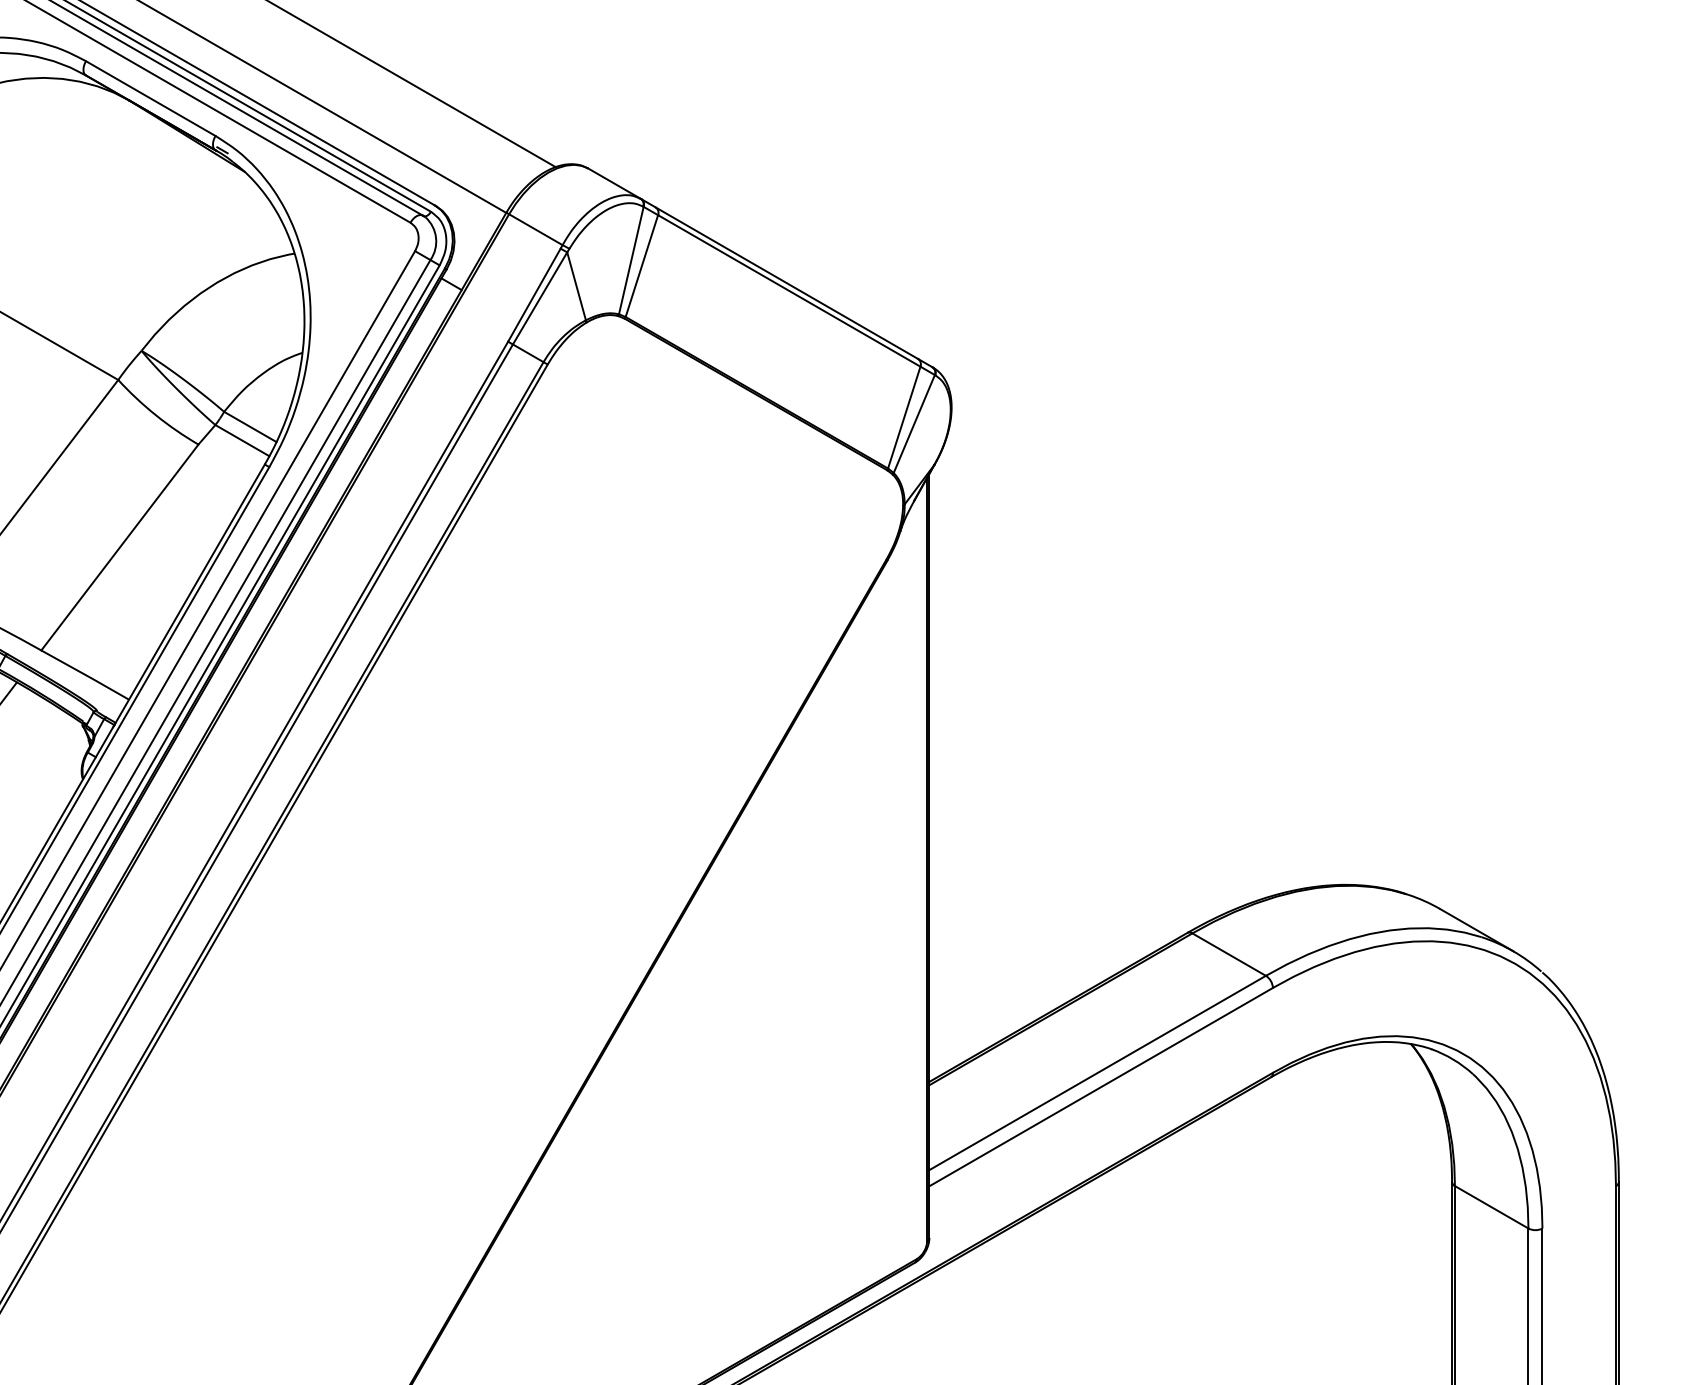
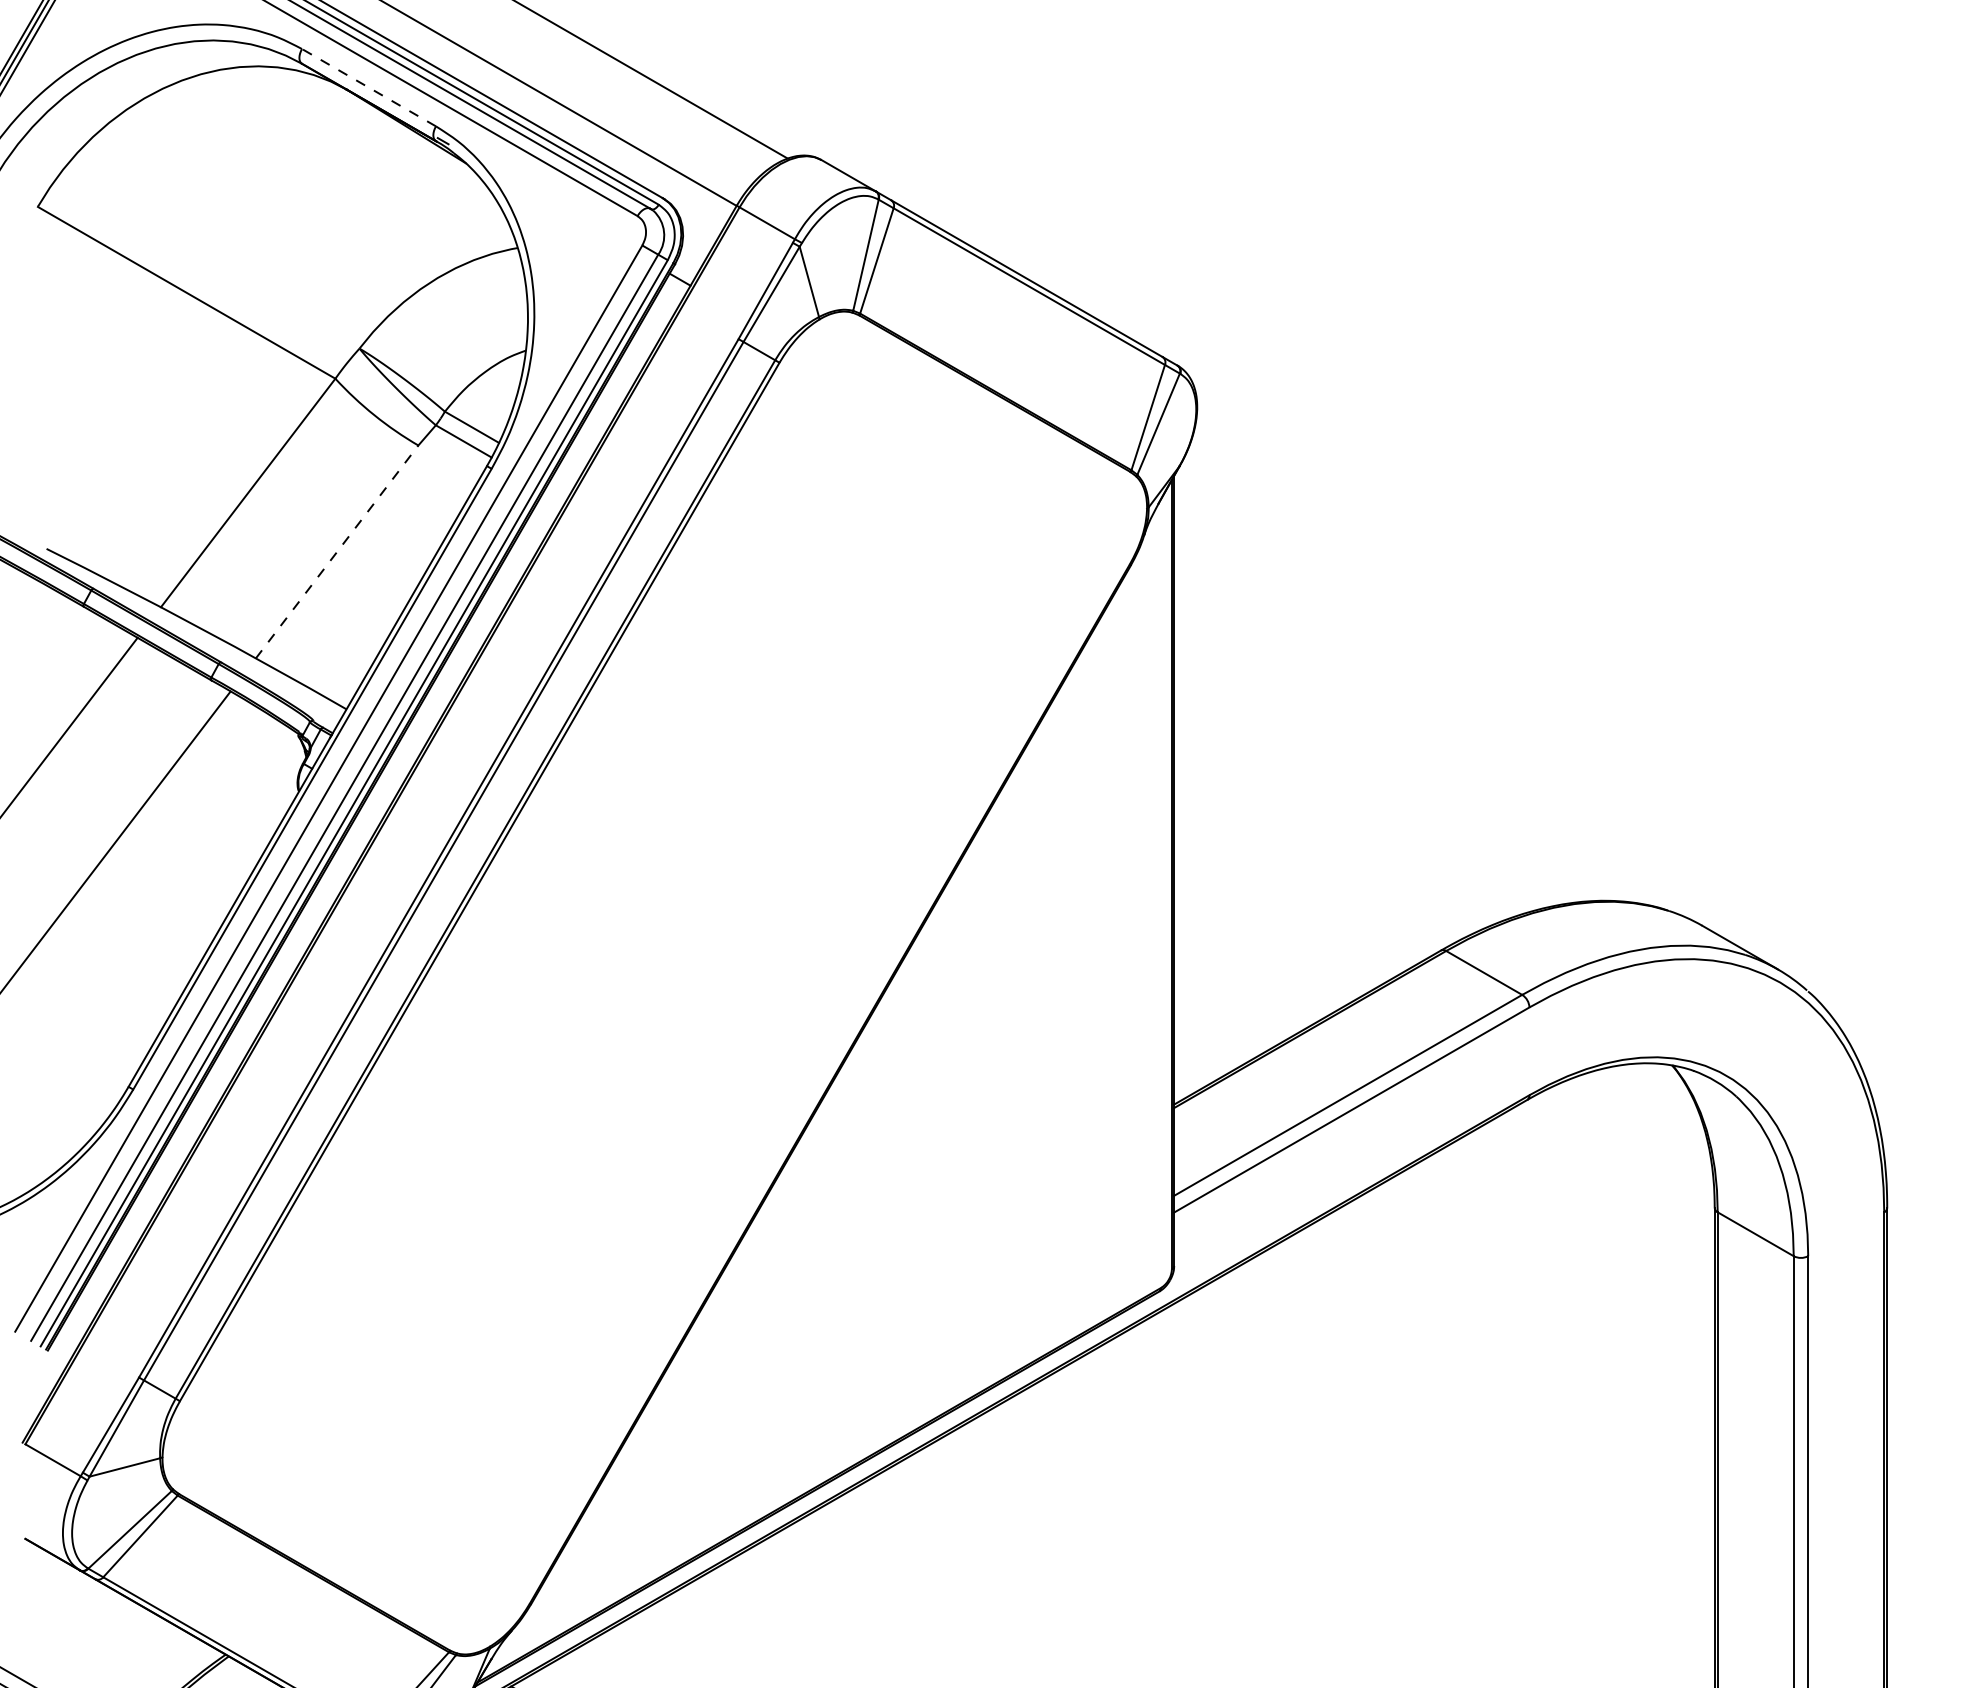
line: (150, 98) -> (368, 87), solid -> dashed
line: (120, 548) -> (337, 552), solid -> dashed

